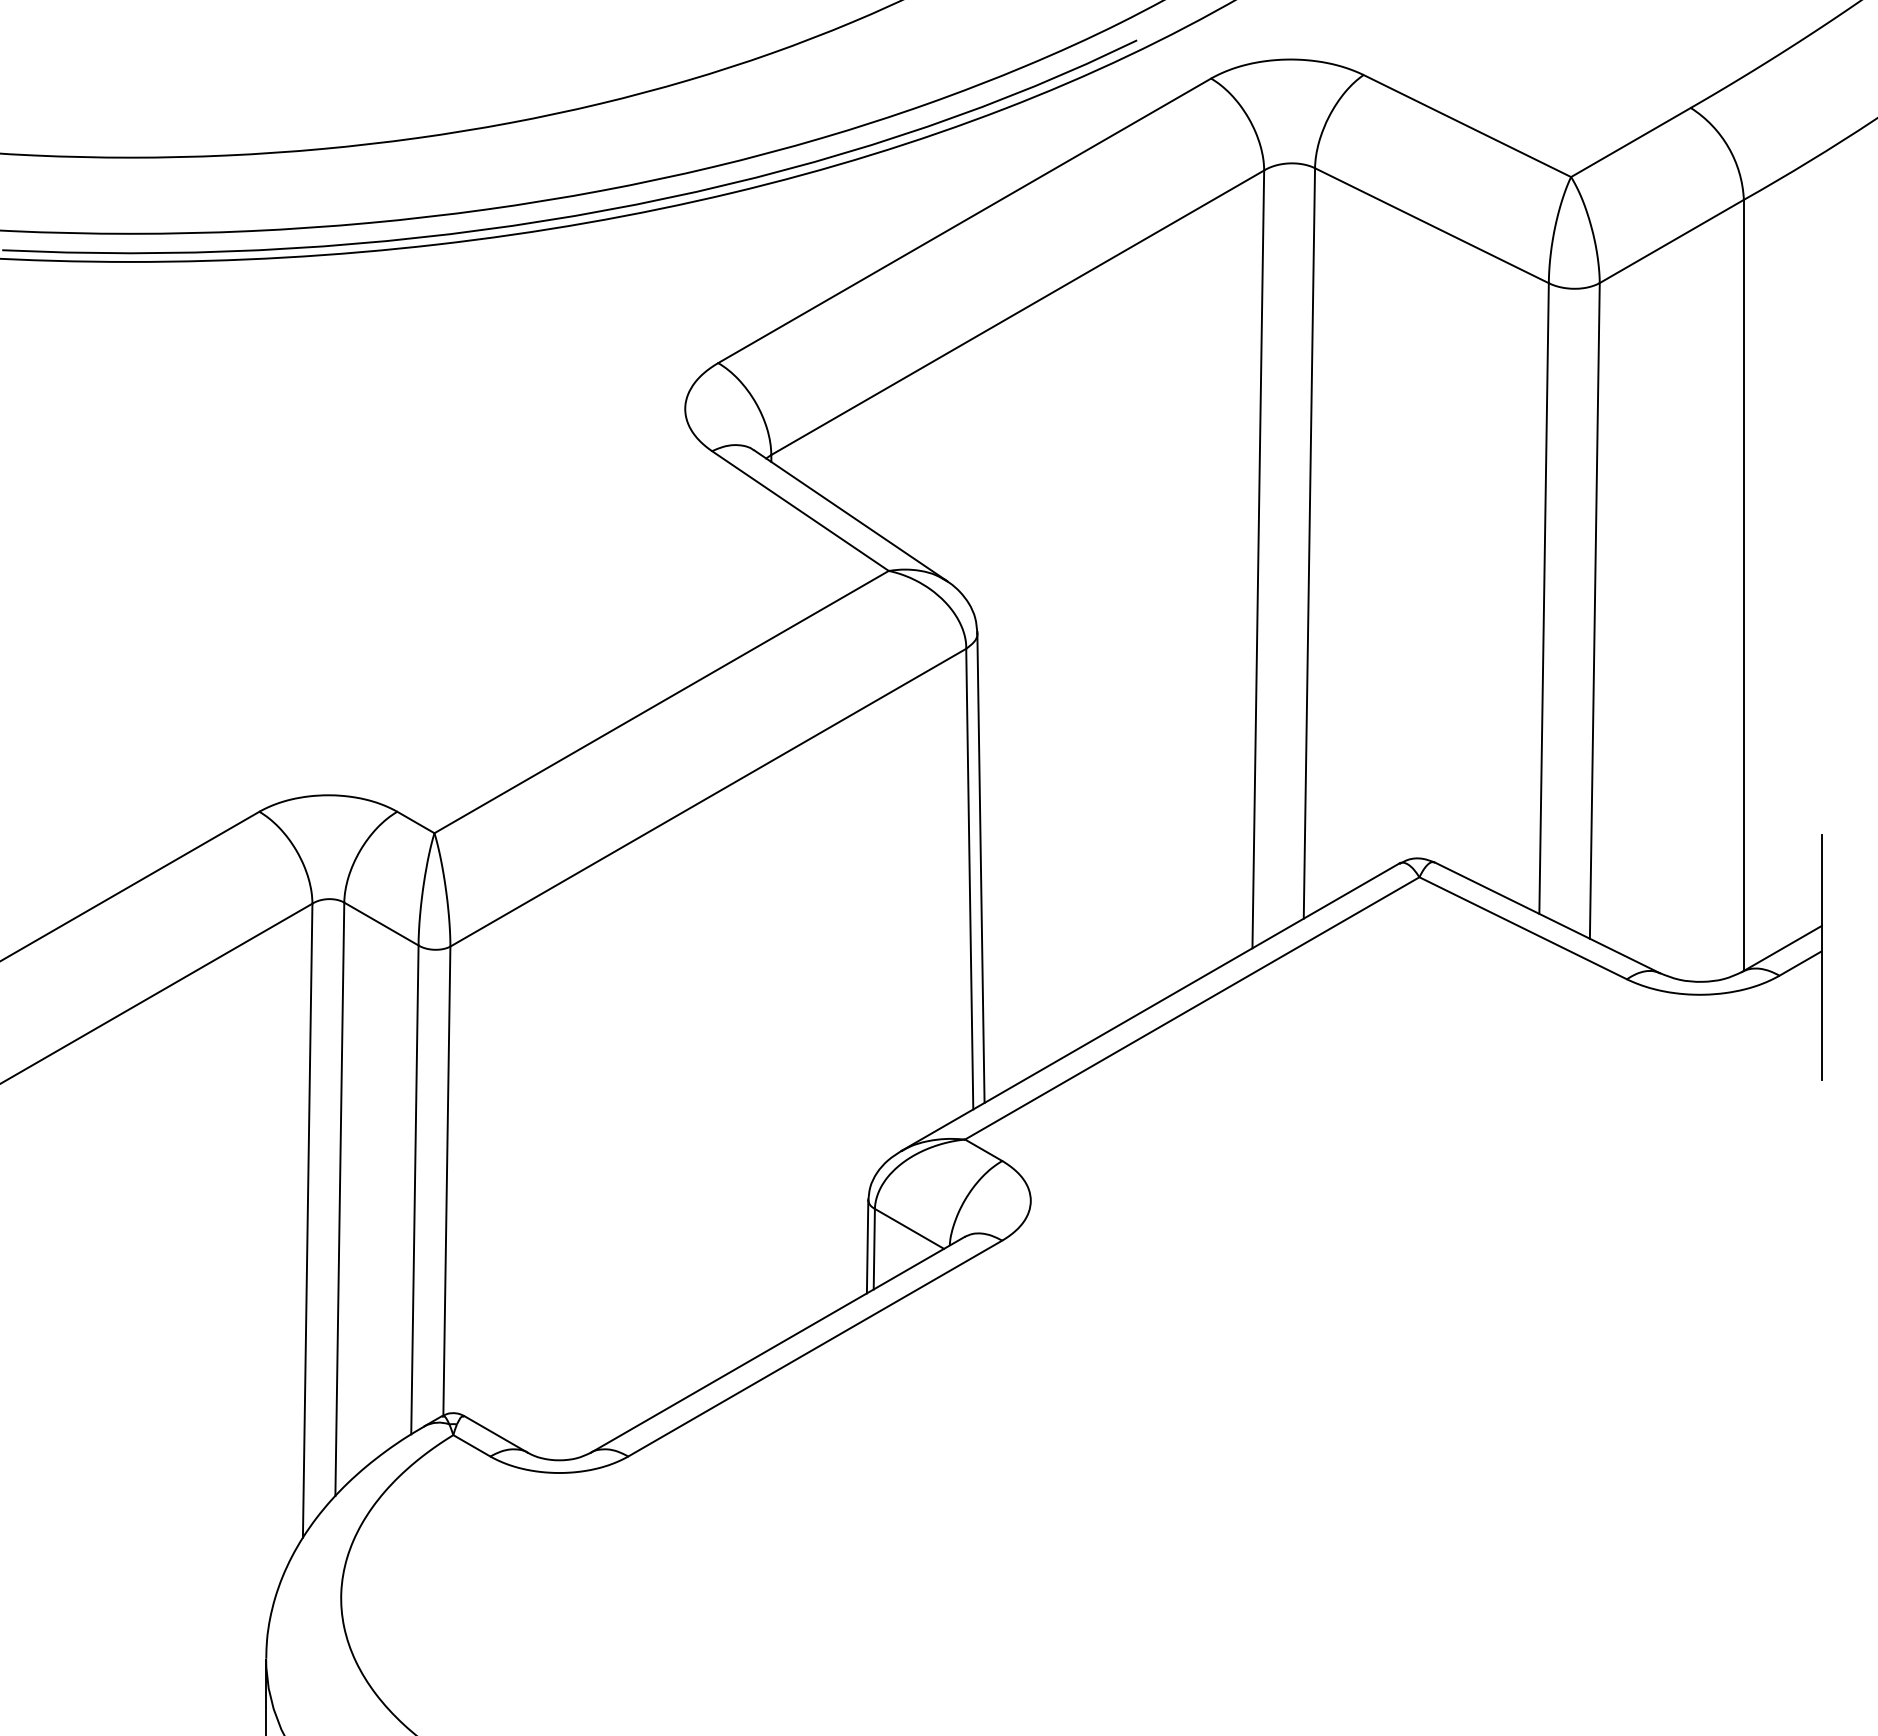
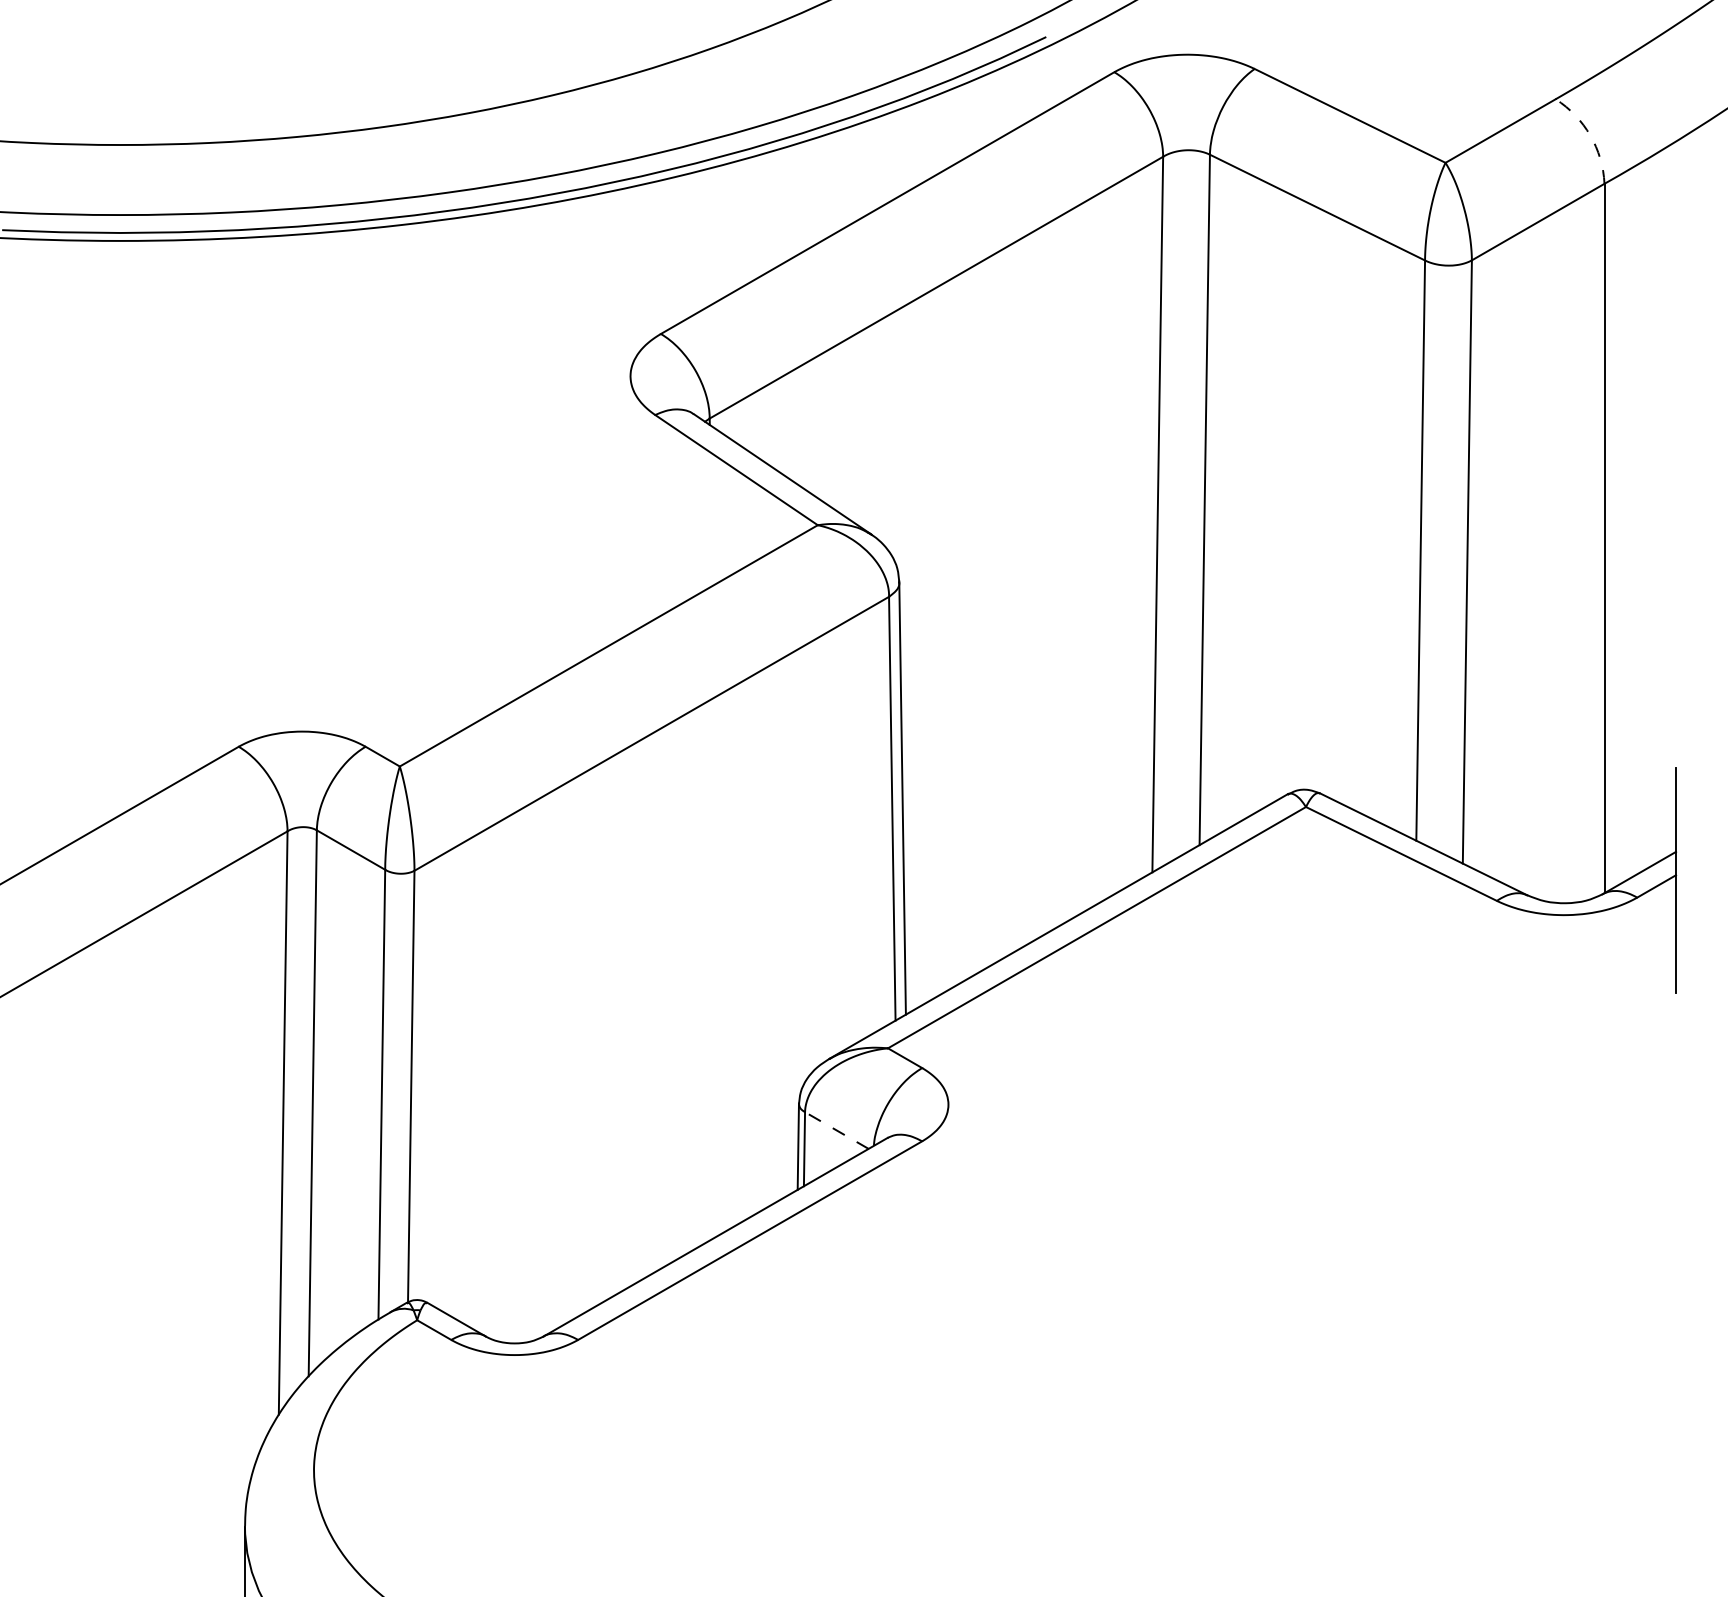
arc: (1728, 147) -> (1590, 135), solid -> dashed
line: (909, 1228) -> (836, 1130), solid -> dashed

